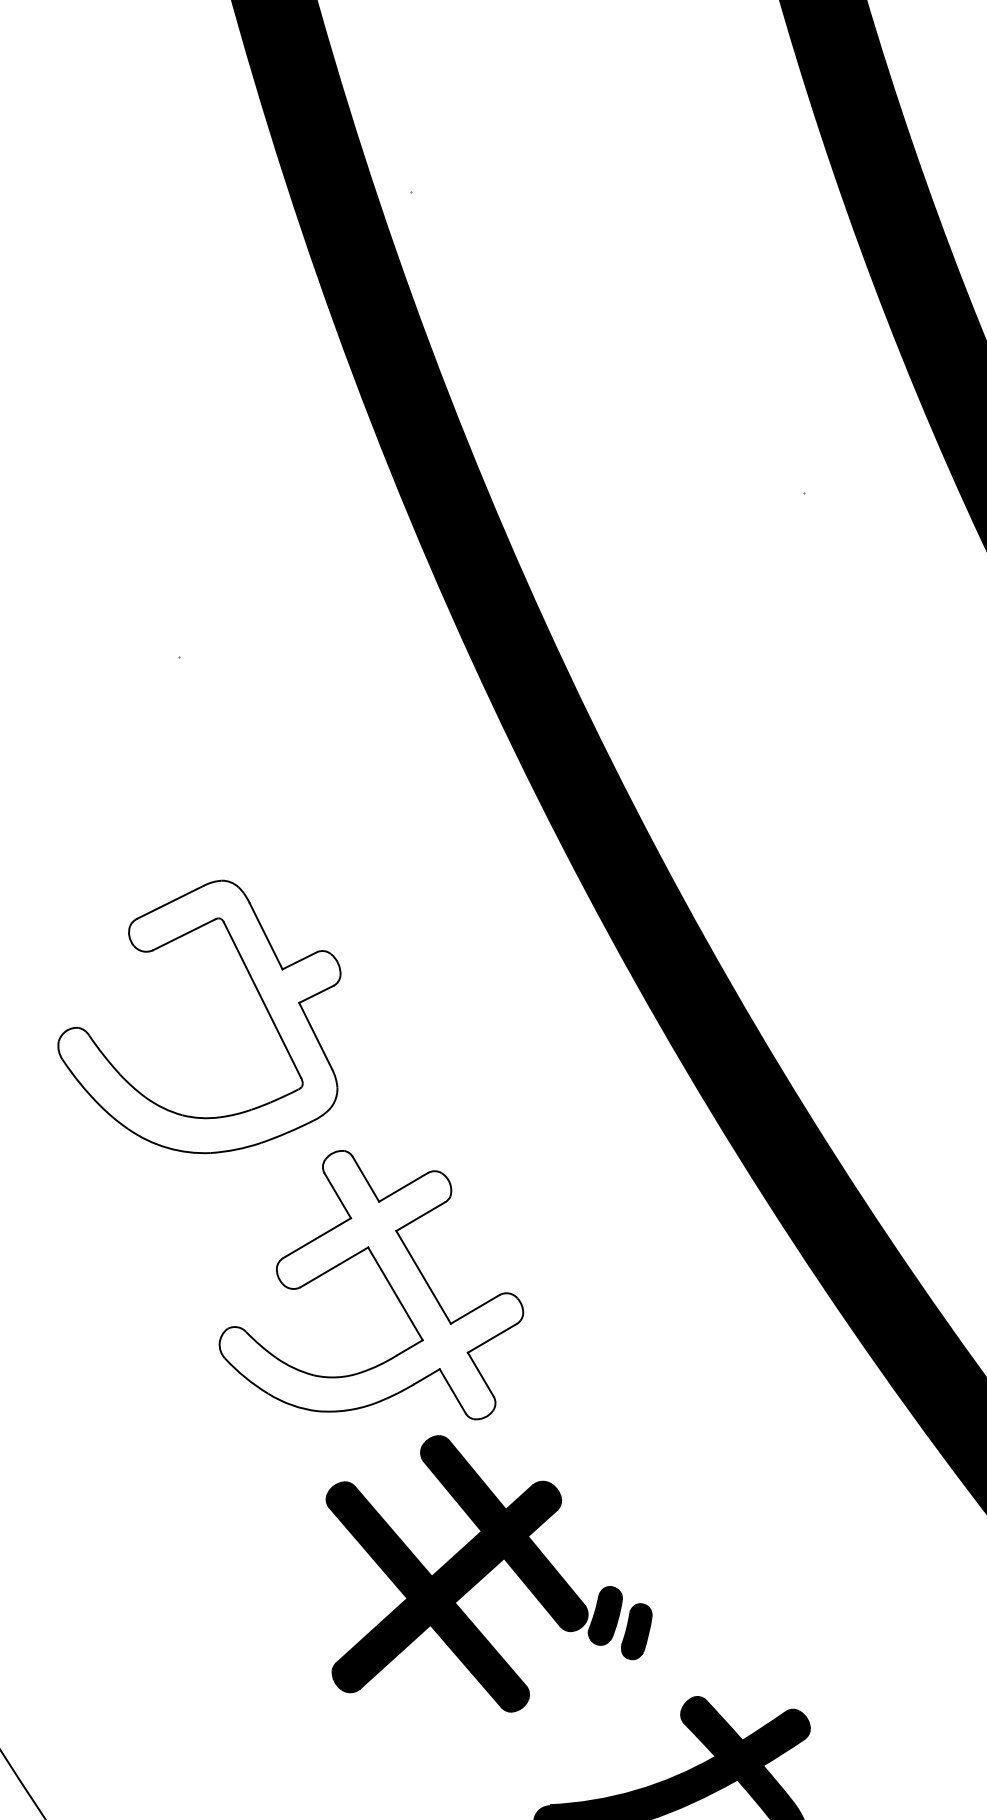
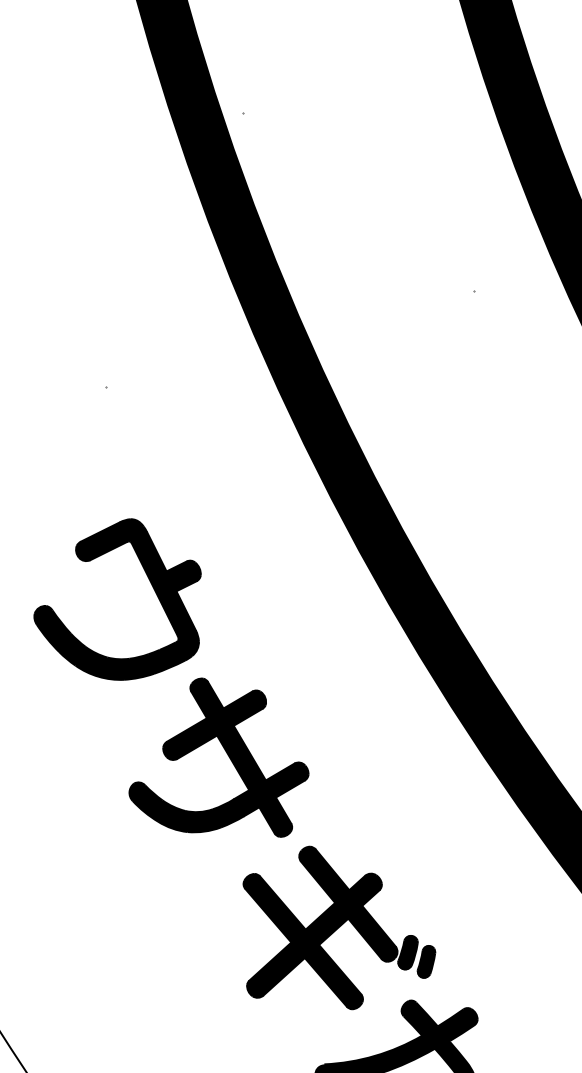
fill: (199, 1016) -> (117, 599), added
fill: (370, 1284) -> (218, 757), added
part: (489, 1573) -> (339, 927), moved

